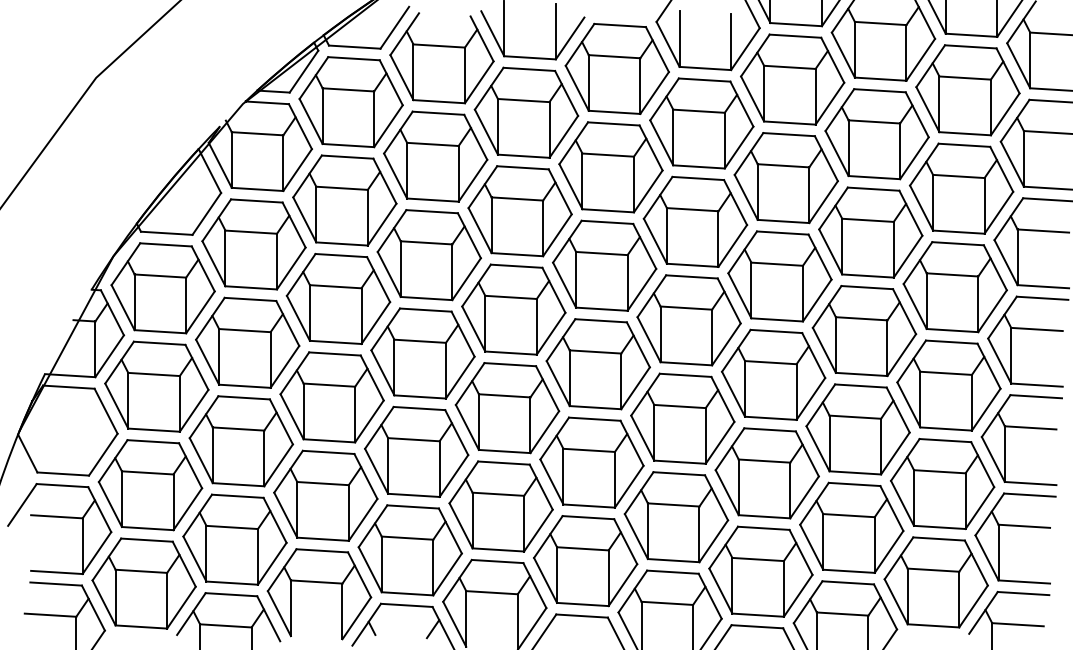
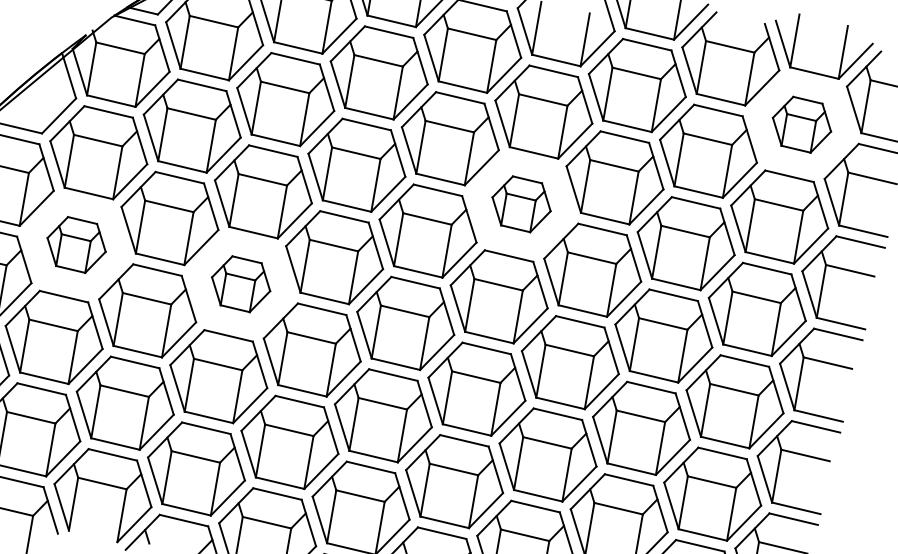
part: (967, 90) -> (801, 124), size x0.6
part: (695, 221) -> (521, 204), size x0.6
part: (247, 342) -> (76, 244), size x0.6
part: (422, 353) -> (240, 284), size x0.6

